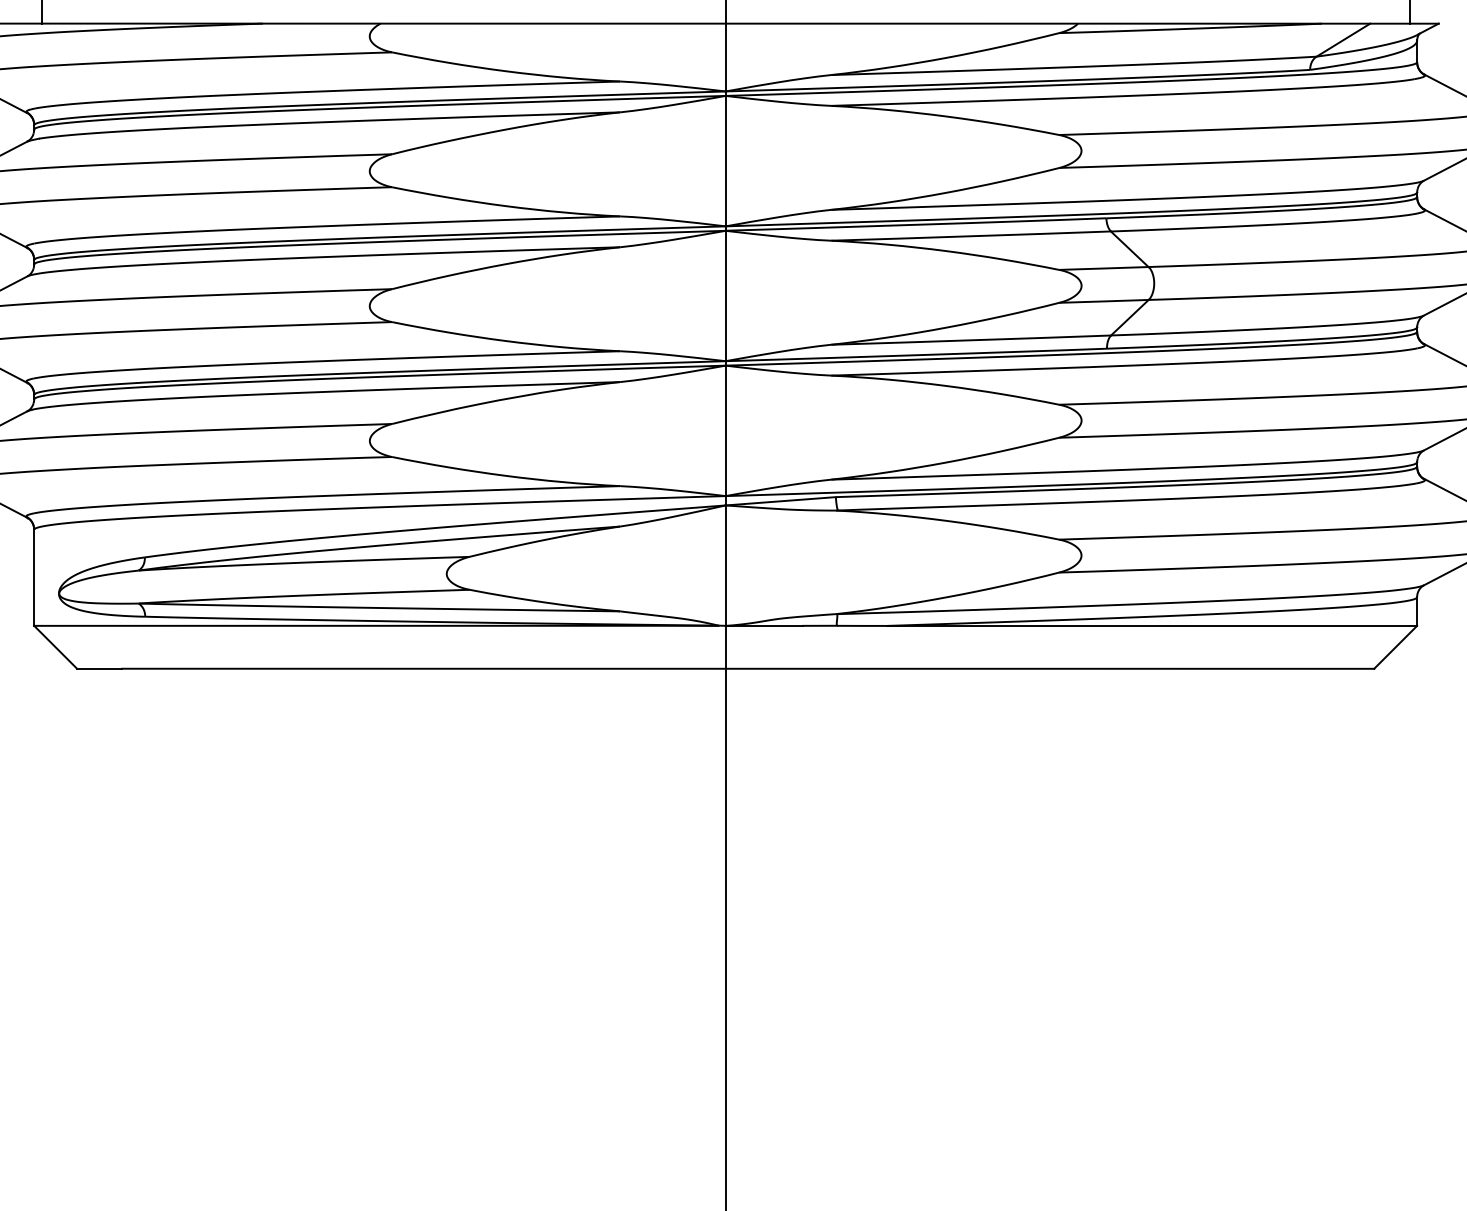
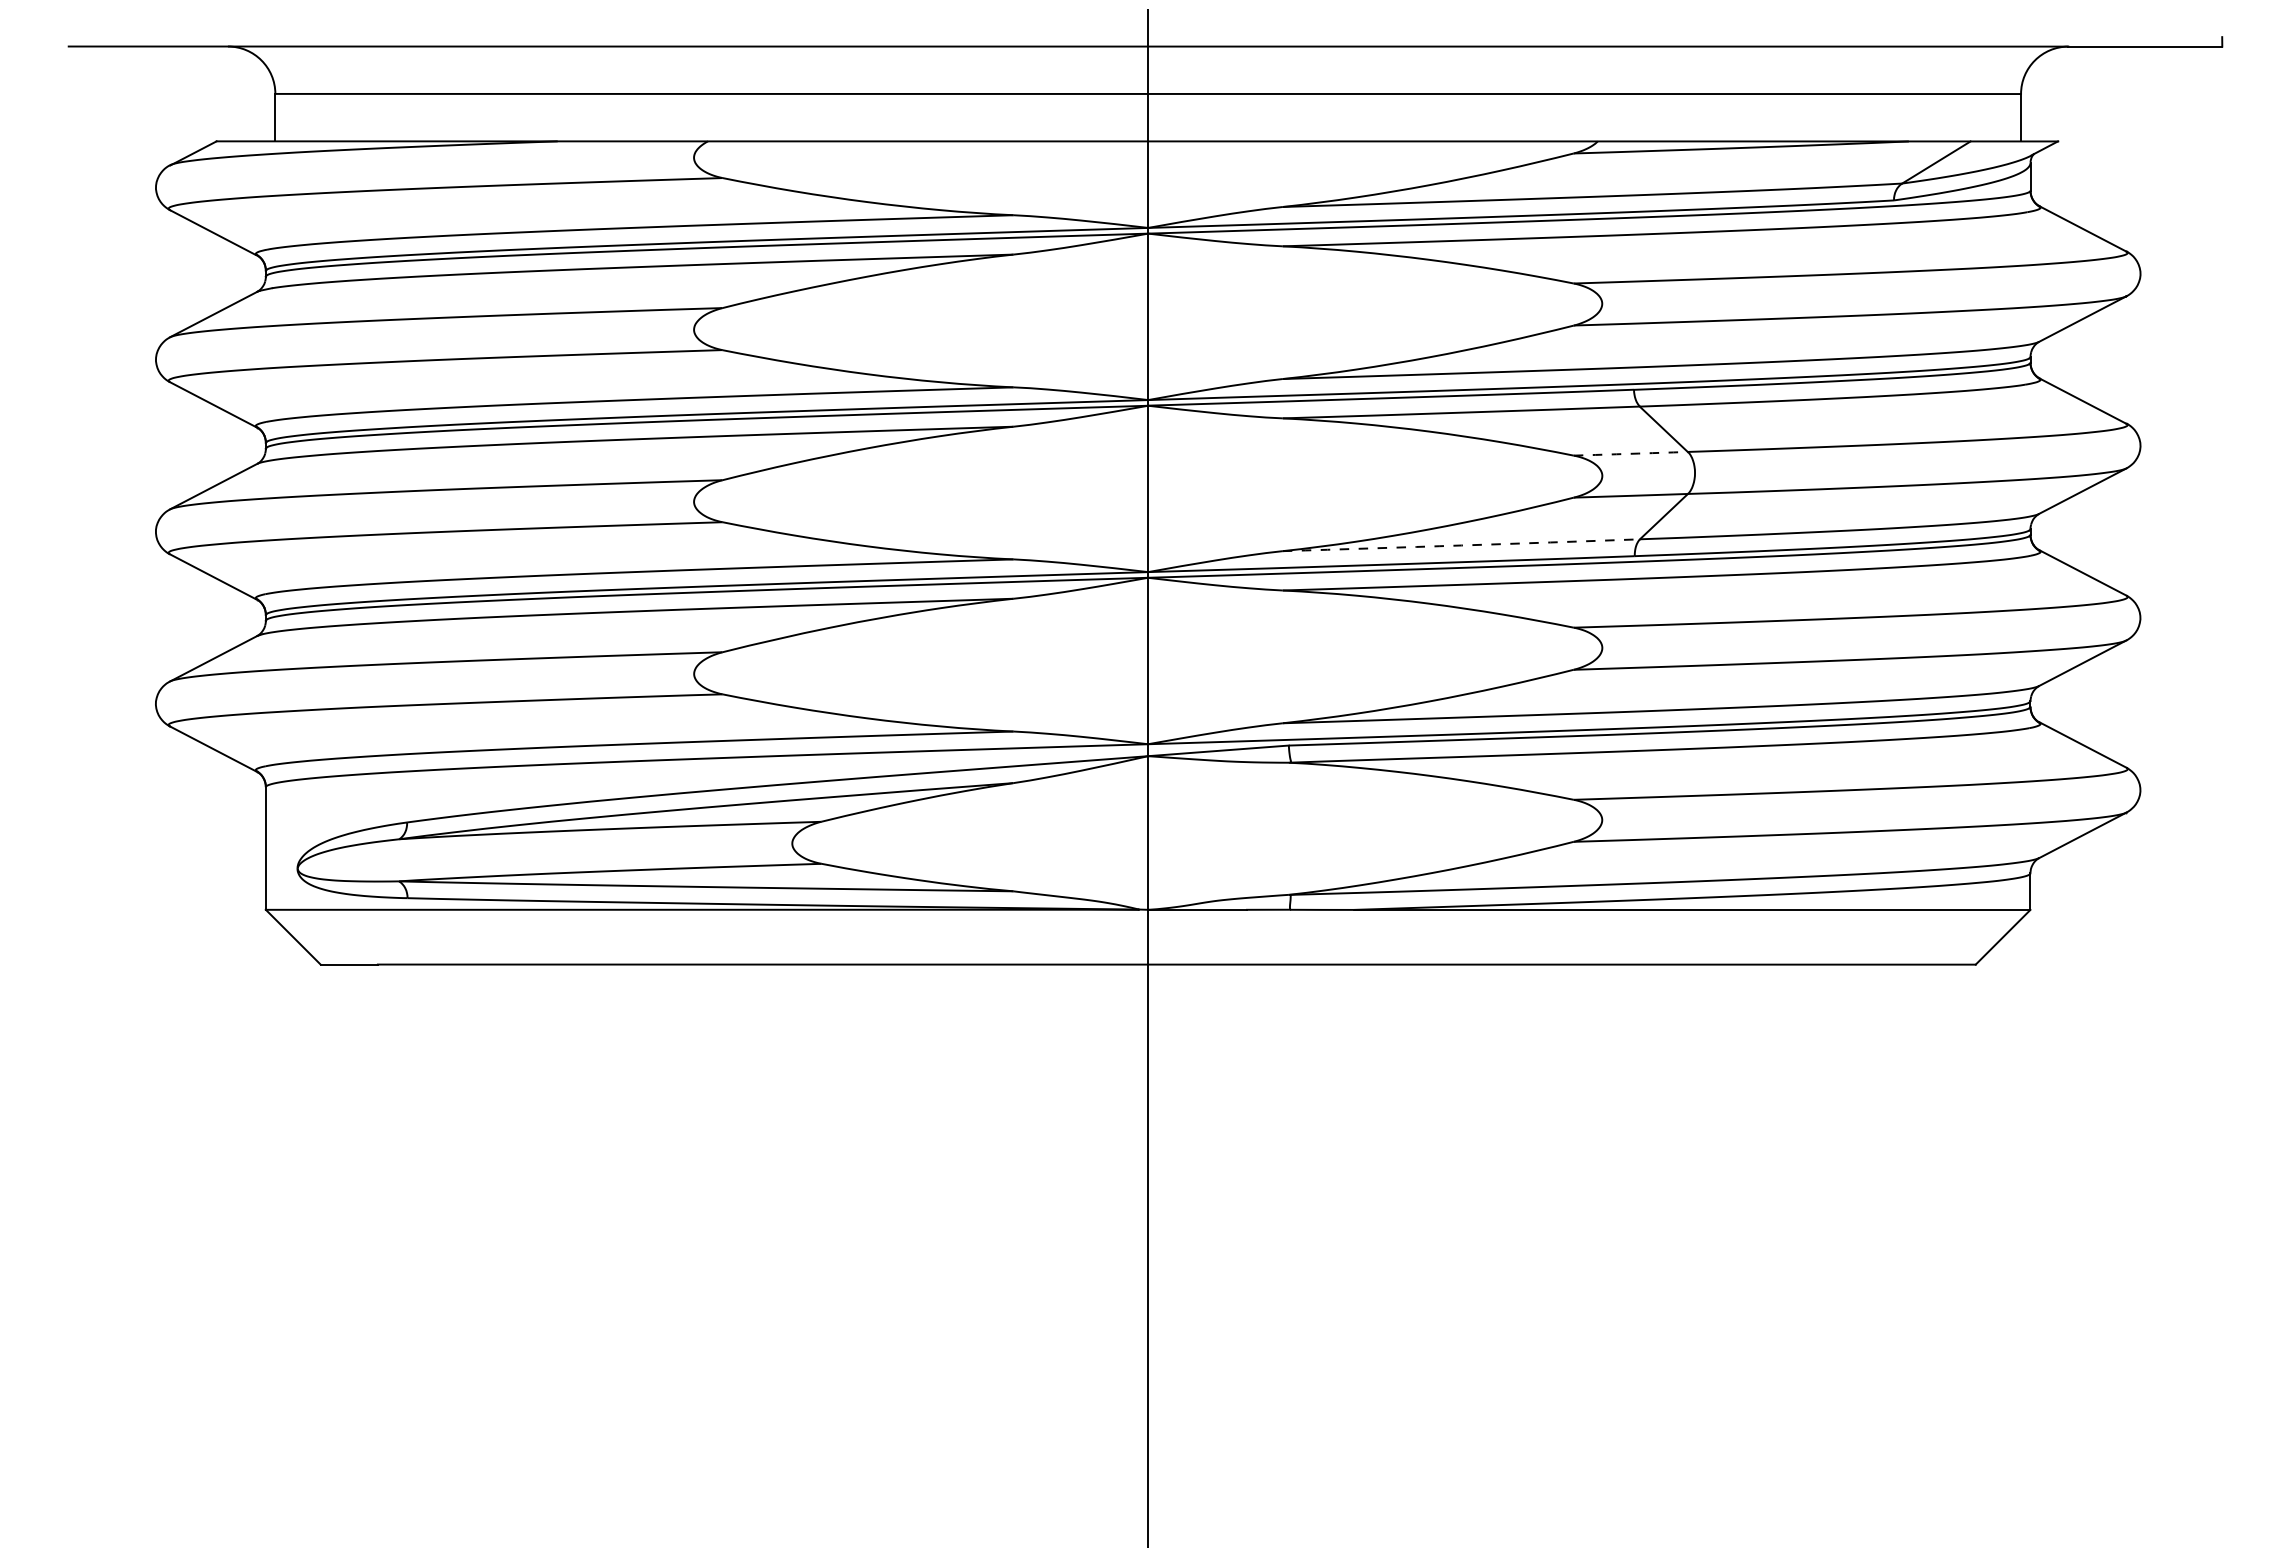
arc: (1103, 268) -> (1630, 453), solid -> dashed
arc: (971, 340) -> (1461, 545), solid -> dashed

